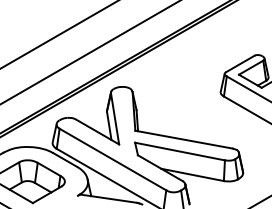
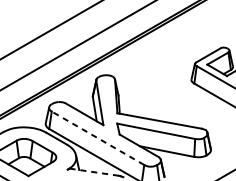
line: (112, 159) -> (97, 138), solid -> dashed
line: (108, 198) -> (94, 172), solid -> dashed

